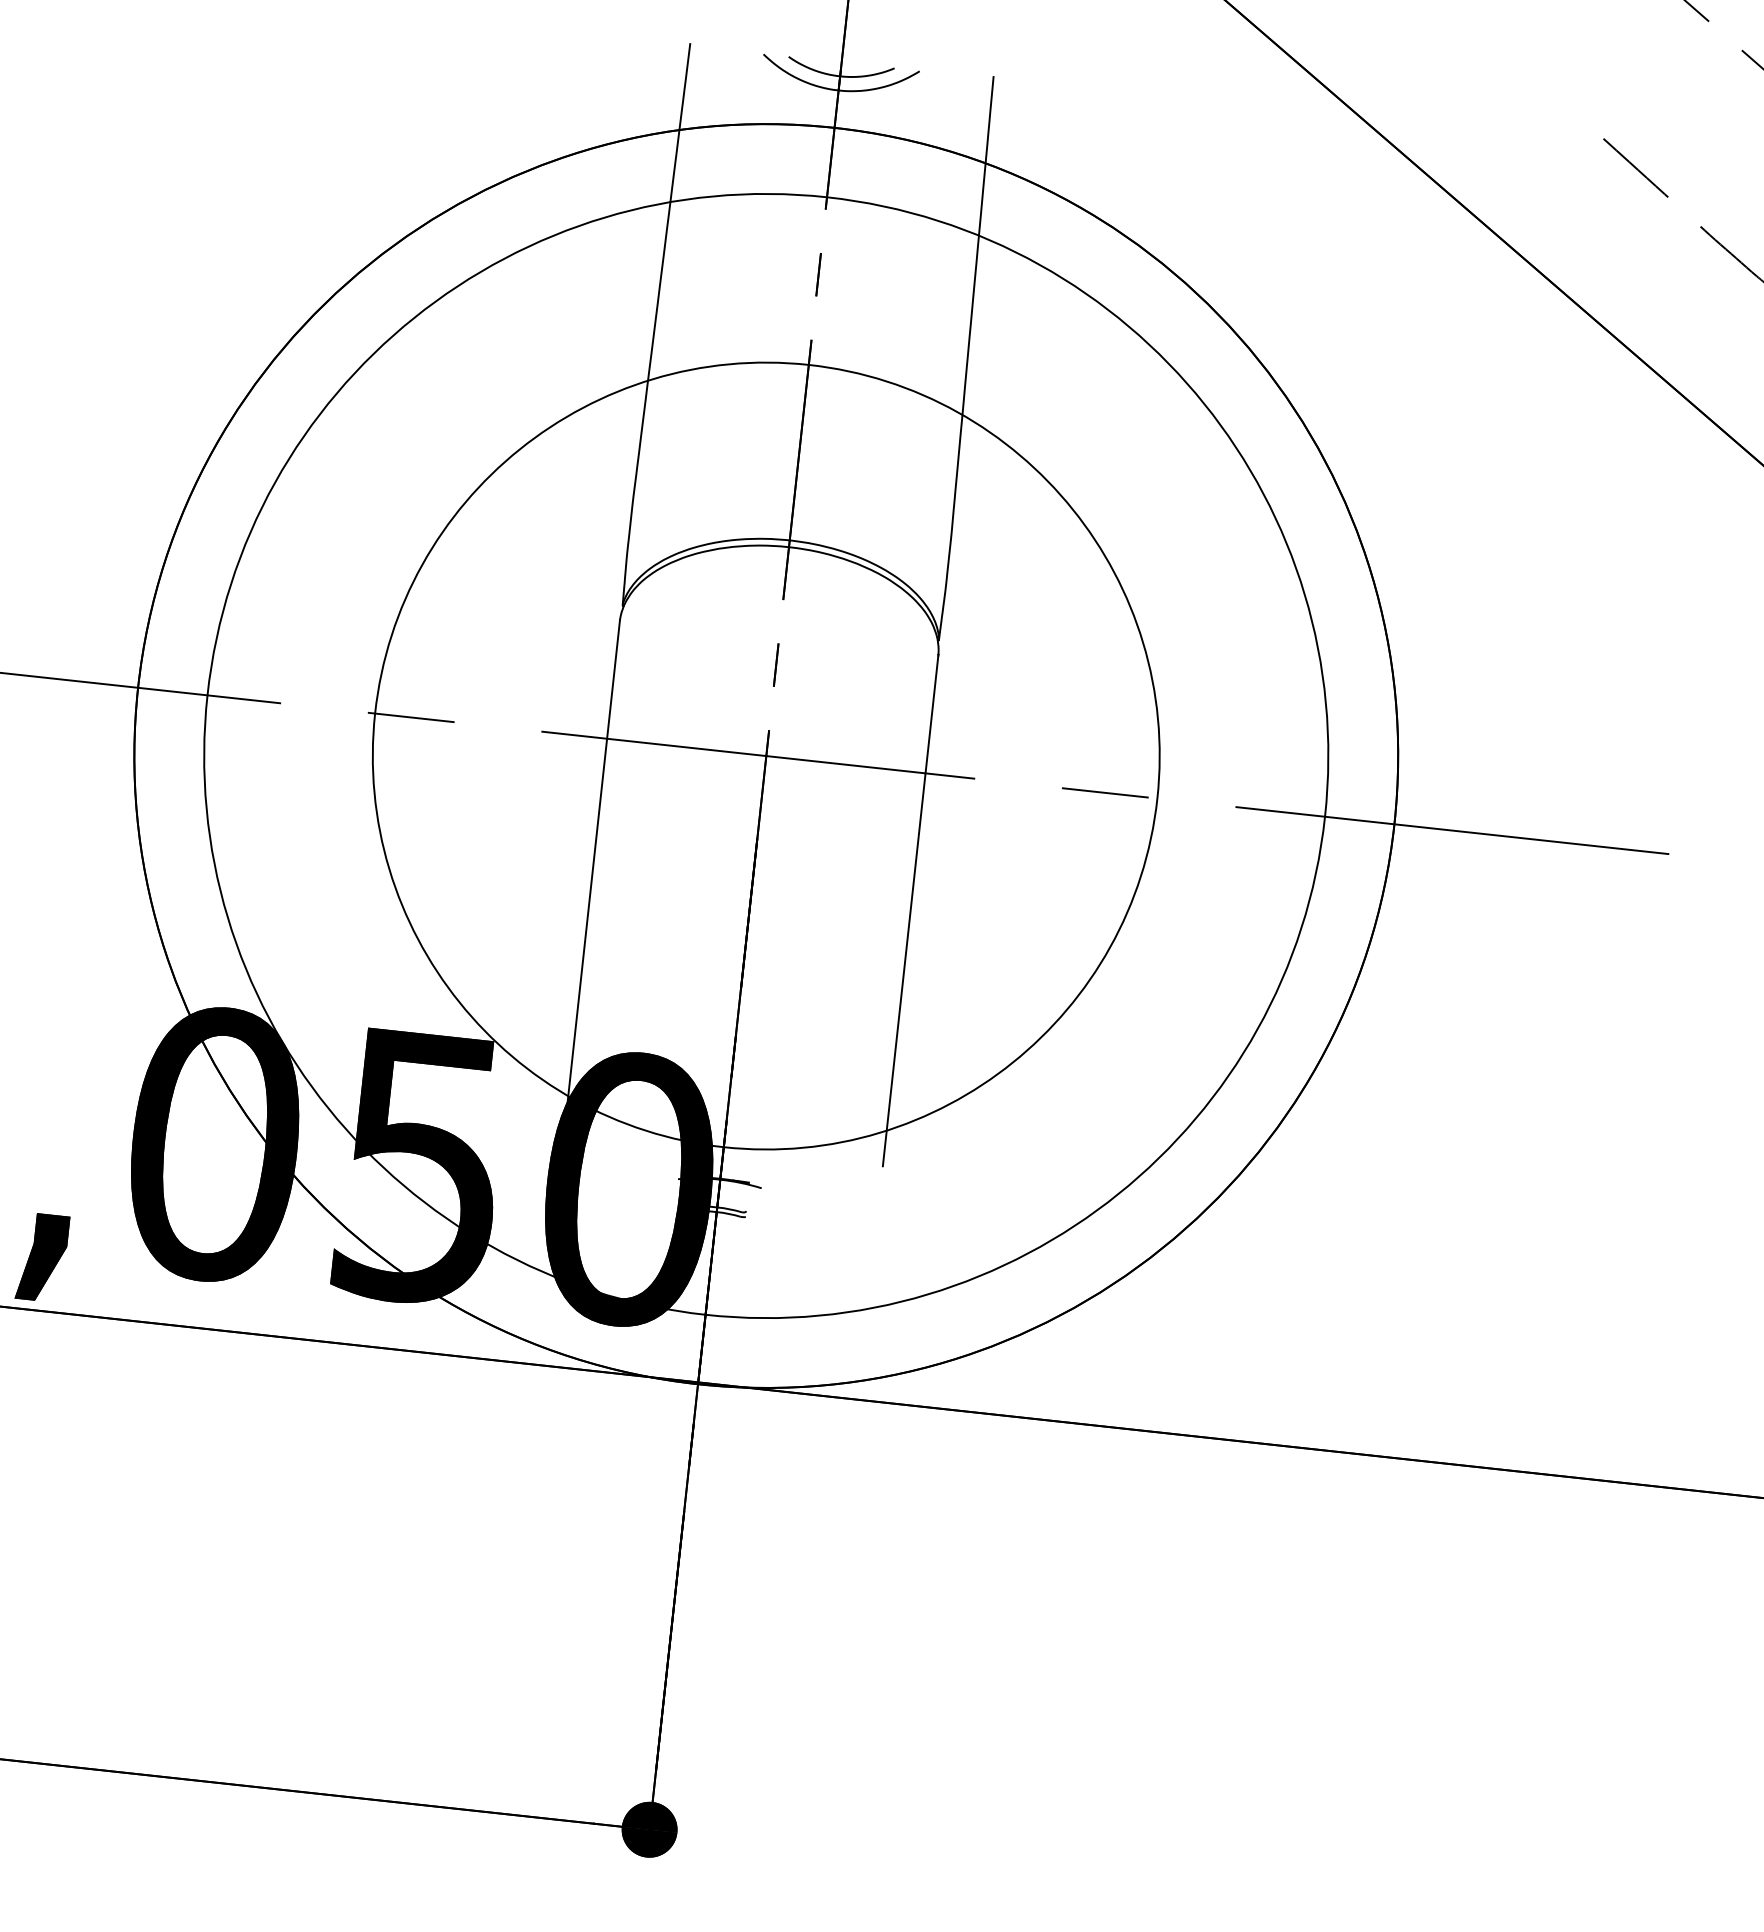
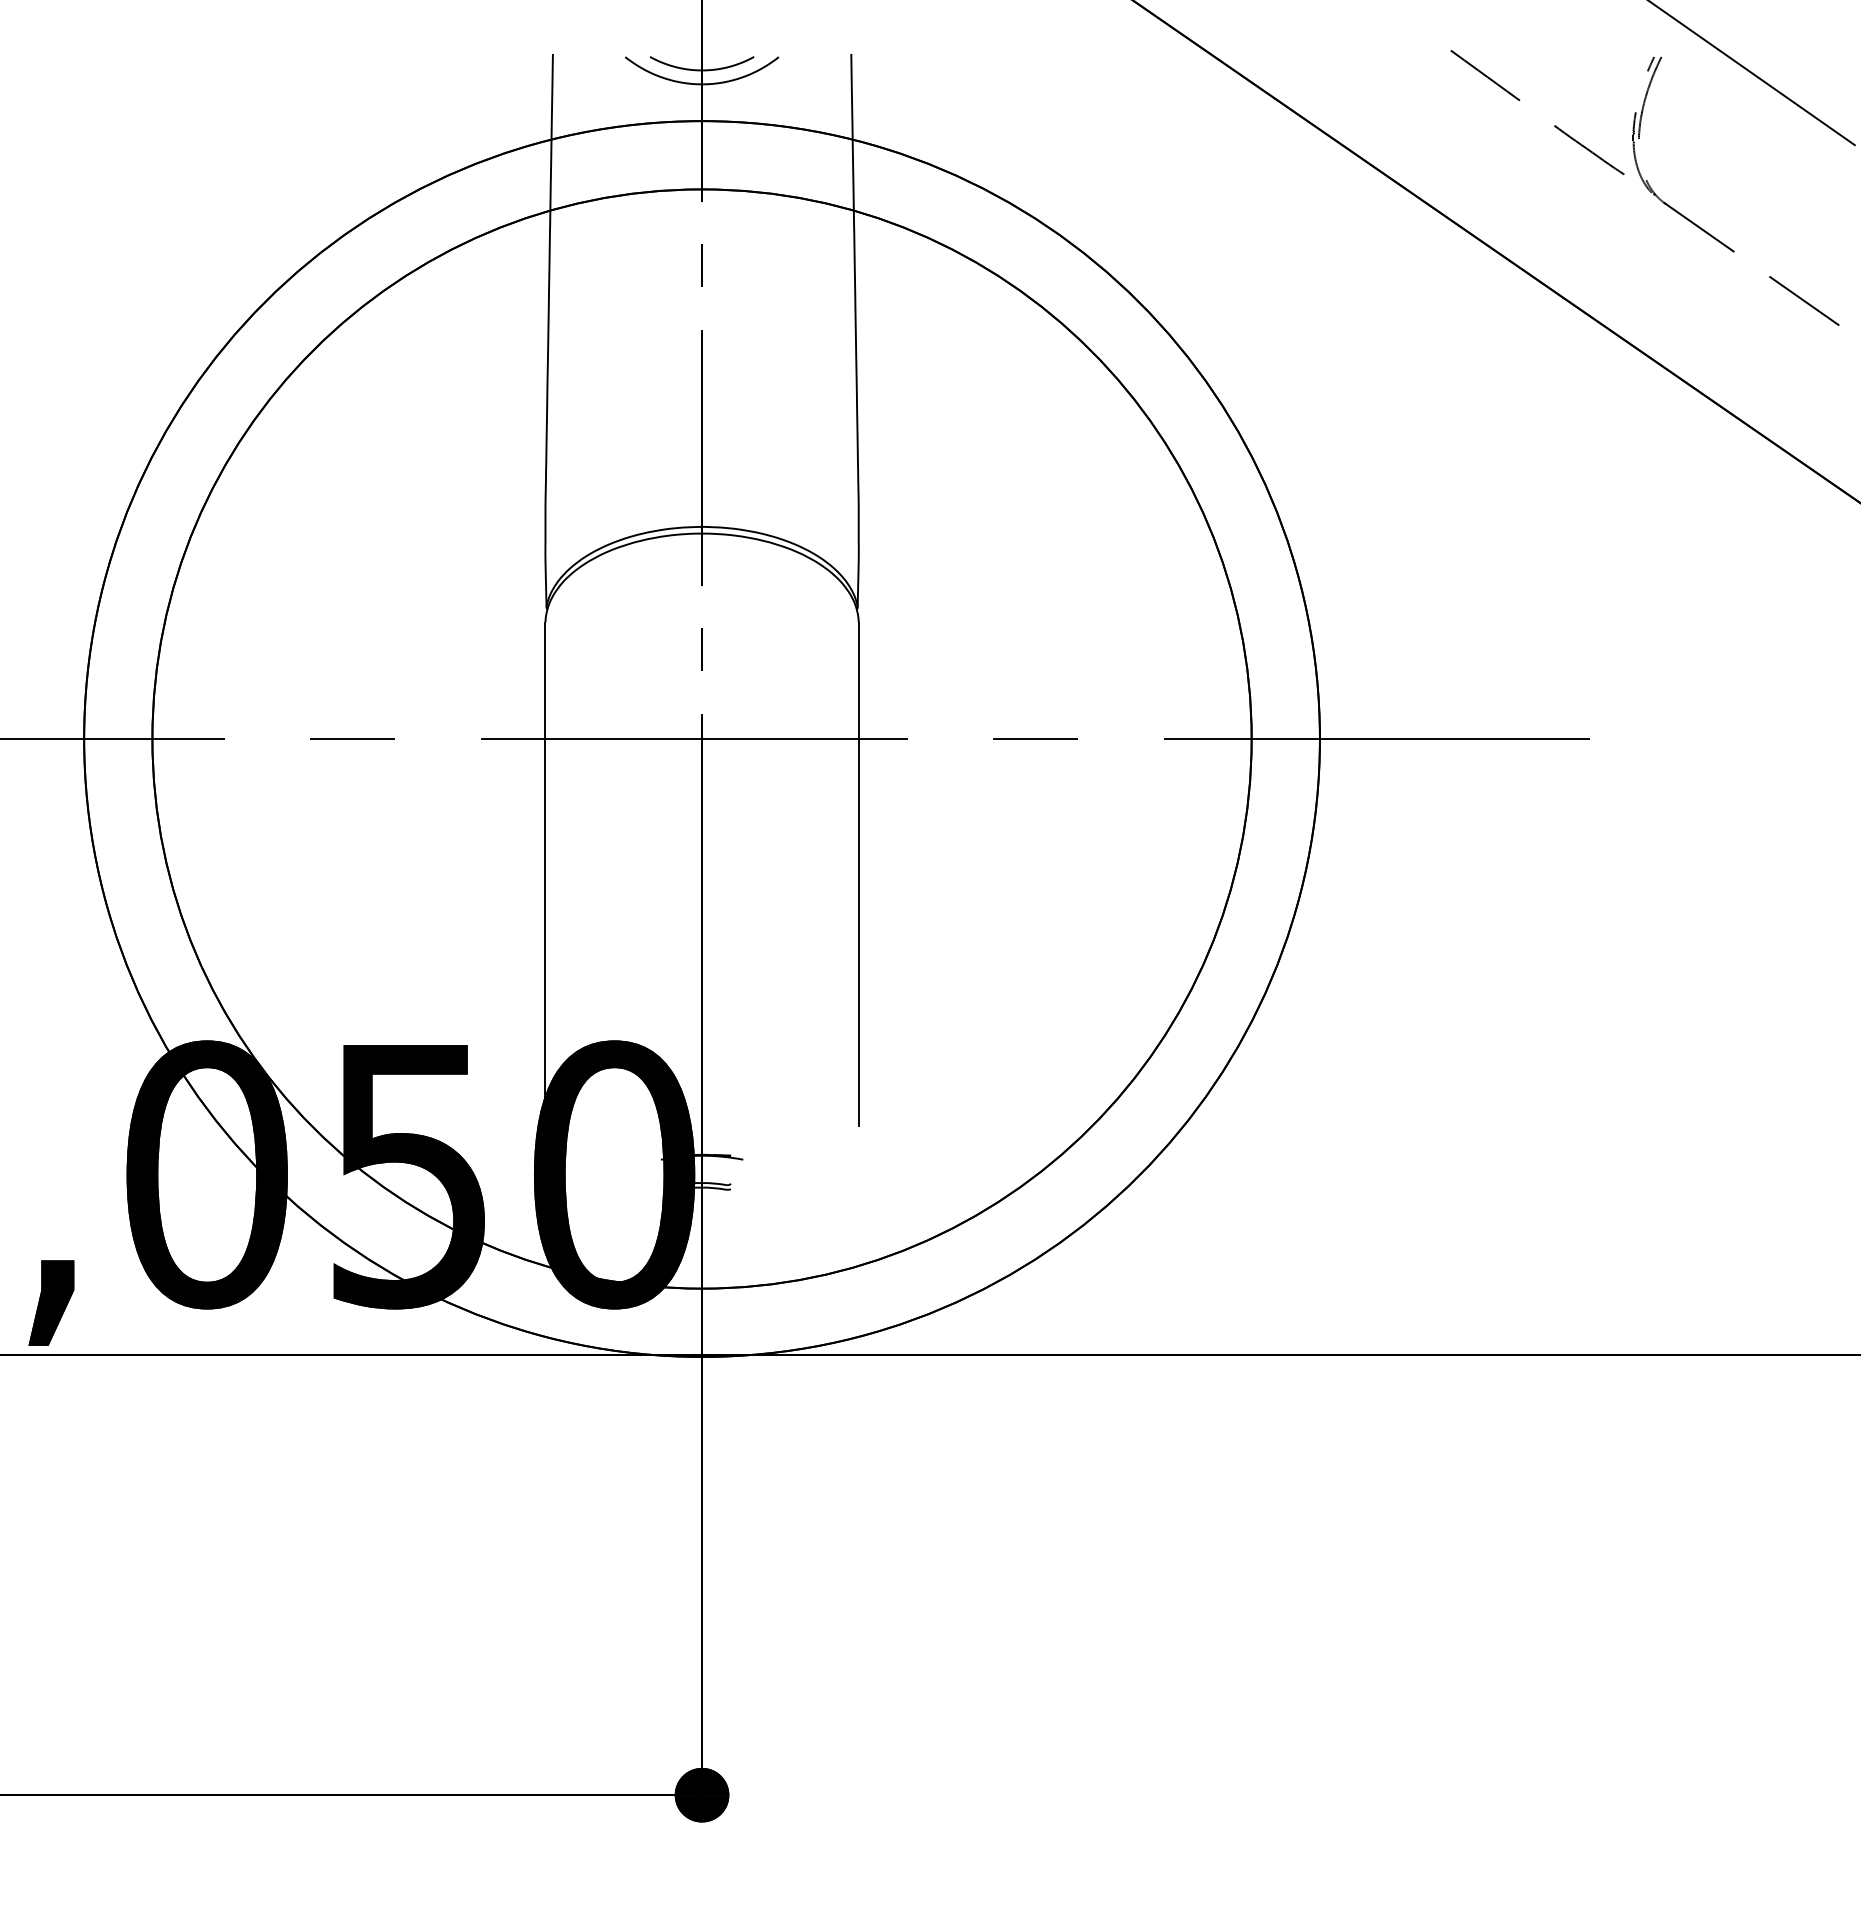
circle: (765, 755) -> (701, 738), size x1.43

